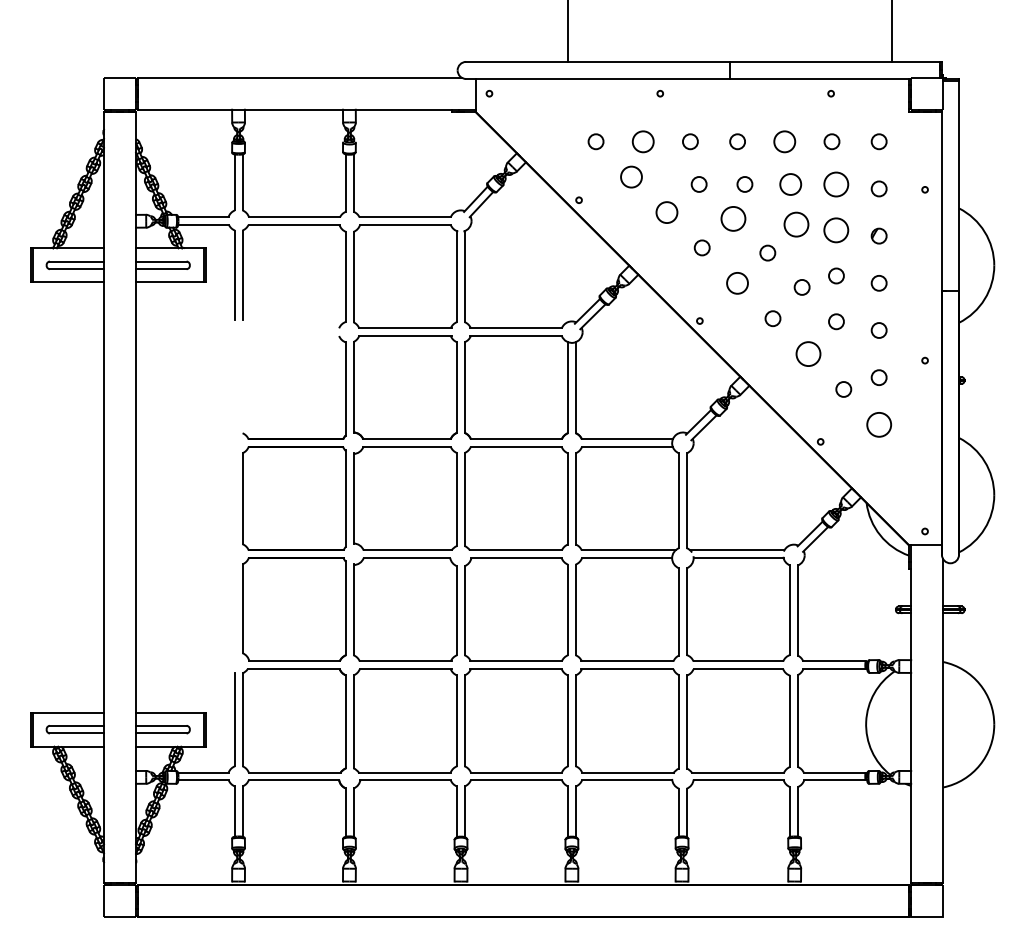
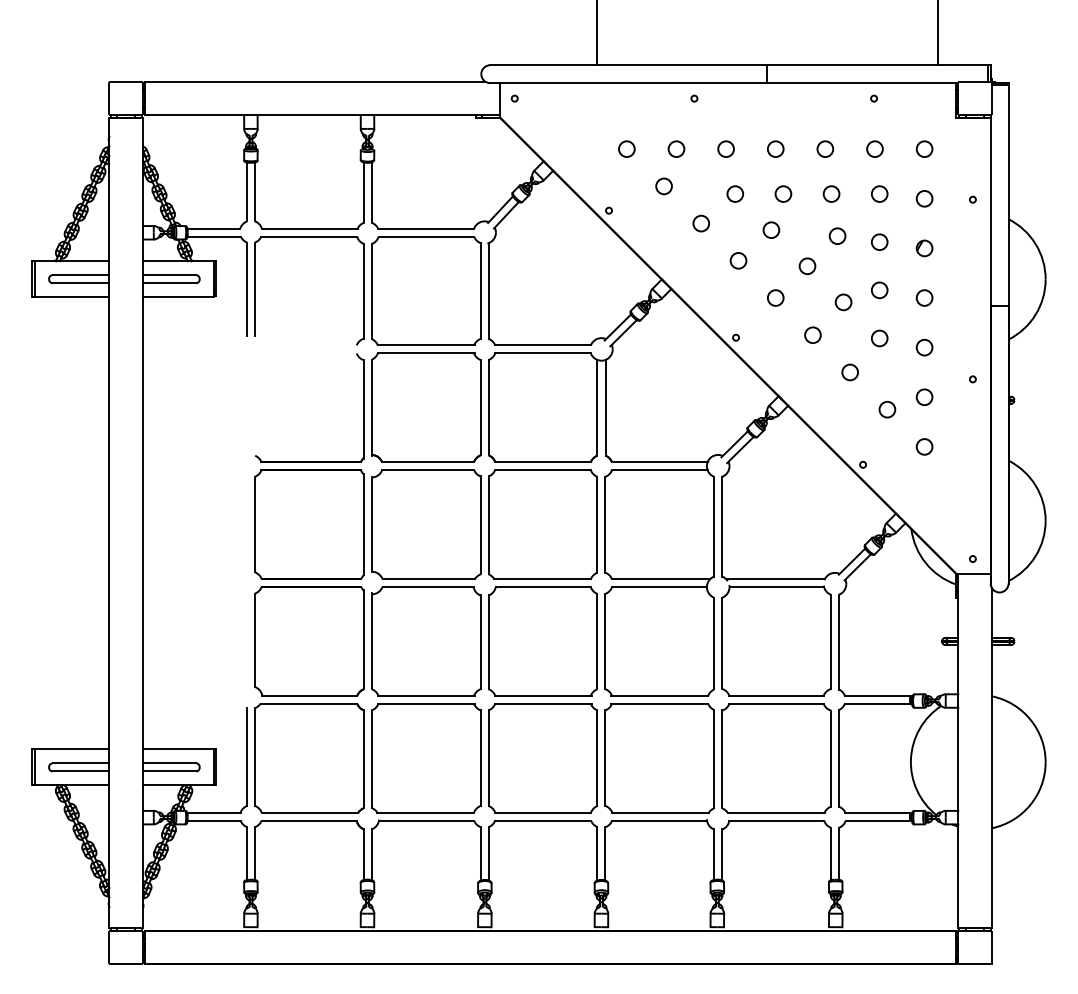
part: (643, 141) -> (676, 148), size x0.71
part: (784, 141) -> (825, 148), size x0.71
part: (630, 177) -> (663, 186), size x0.71
part: (790, 183) -> (831, 193), size x0.71
part: (836, 183) -> (879, 193), size x0.62
part: (666, 212) -> (700, 223), size x0.71
part: (733, 218) -> (771, 229), size x0.62
part: (796, 223) -> (837, 235), size x0.62
part: (836, 229) -> (879, 241), size x0.62
part: (737, 282) -> (775, 297), size x0.71
part: (807, 354) -> (849, 372), size x0.62
part: (879, 424) -> (924, 446), size x0.62

